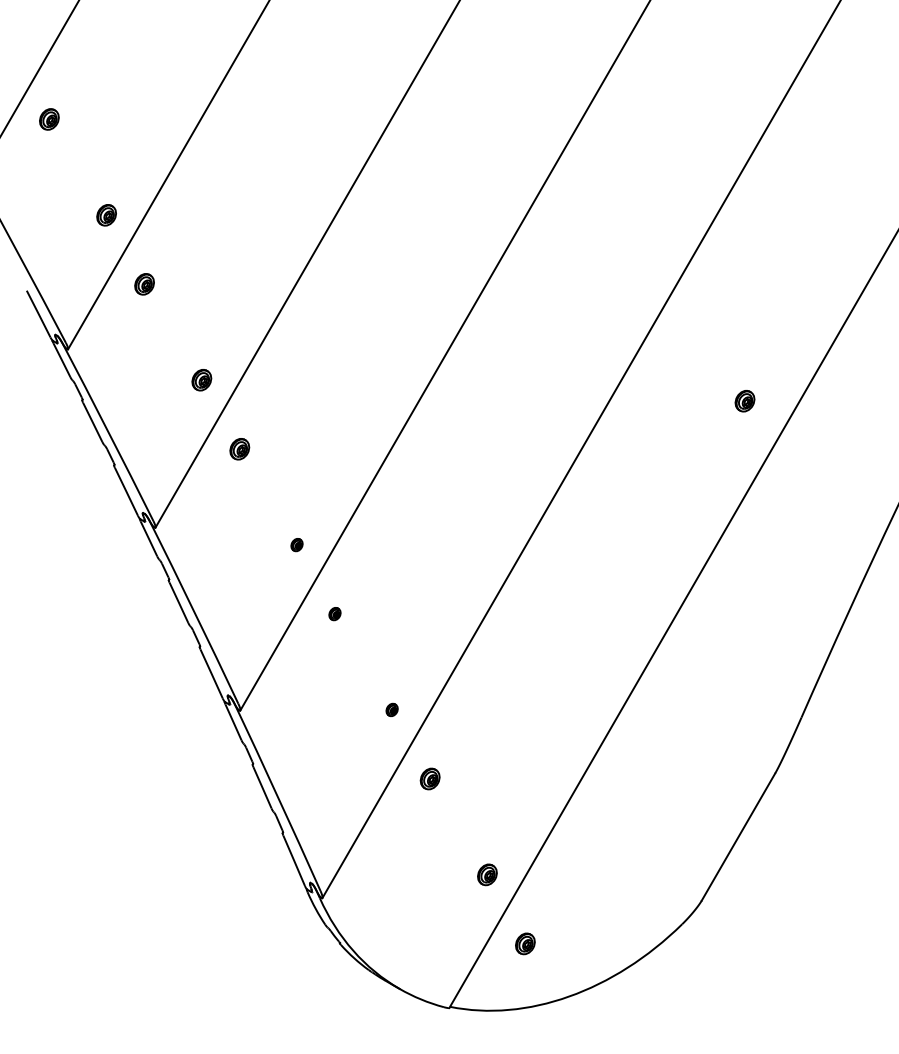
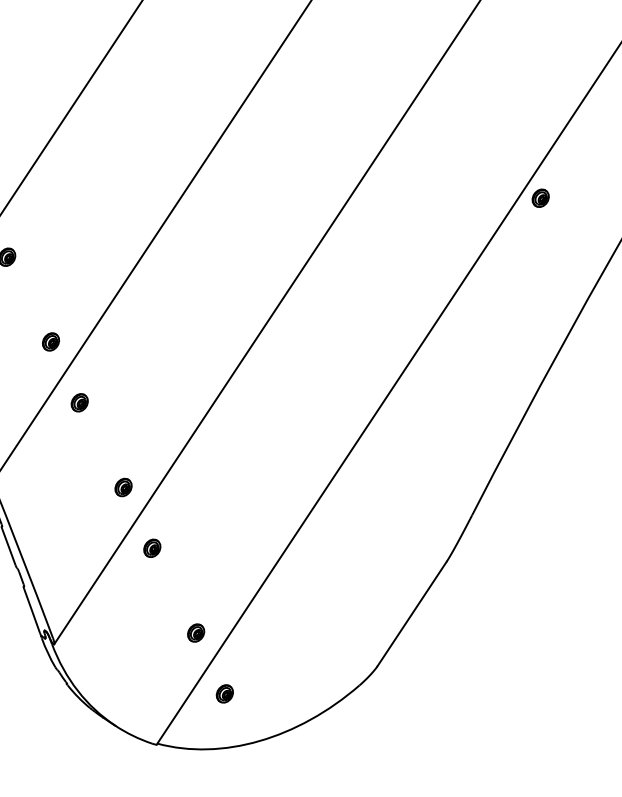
part: (744, 401) -> (540, 198), moved
part: (296, 544) -> (50, 341), size x1.67
part: (334, 613) -> (79, 402), size x1.67
part: (391, 709) -> (122, 487), size x1.67

